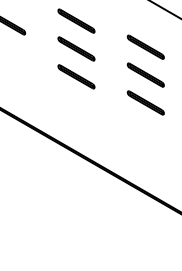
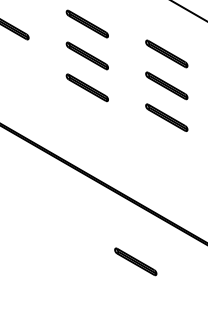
part: (118, 228) -> (135, 261), added

